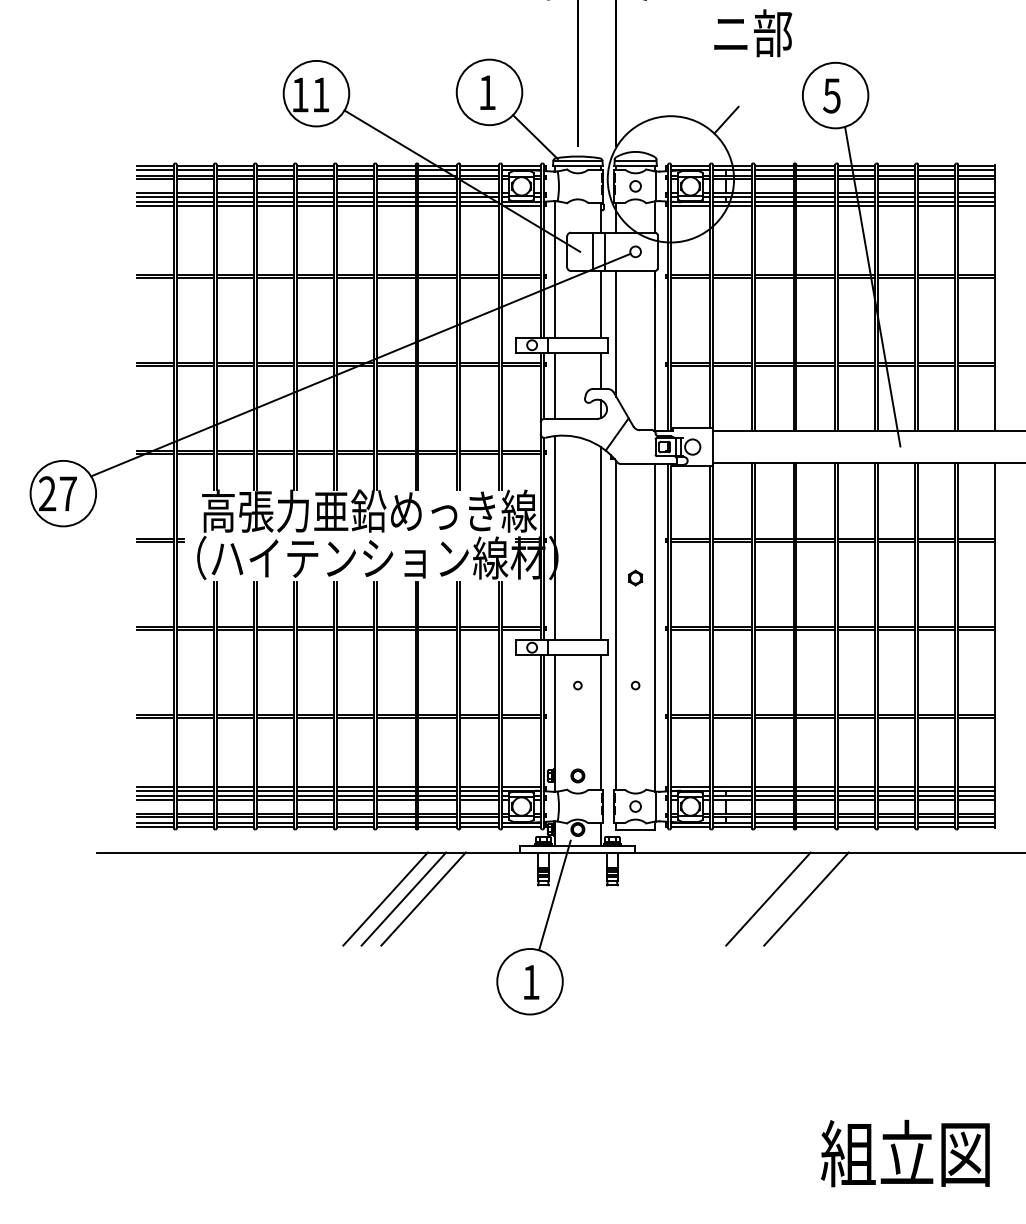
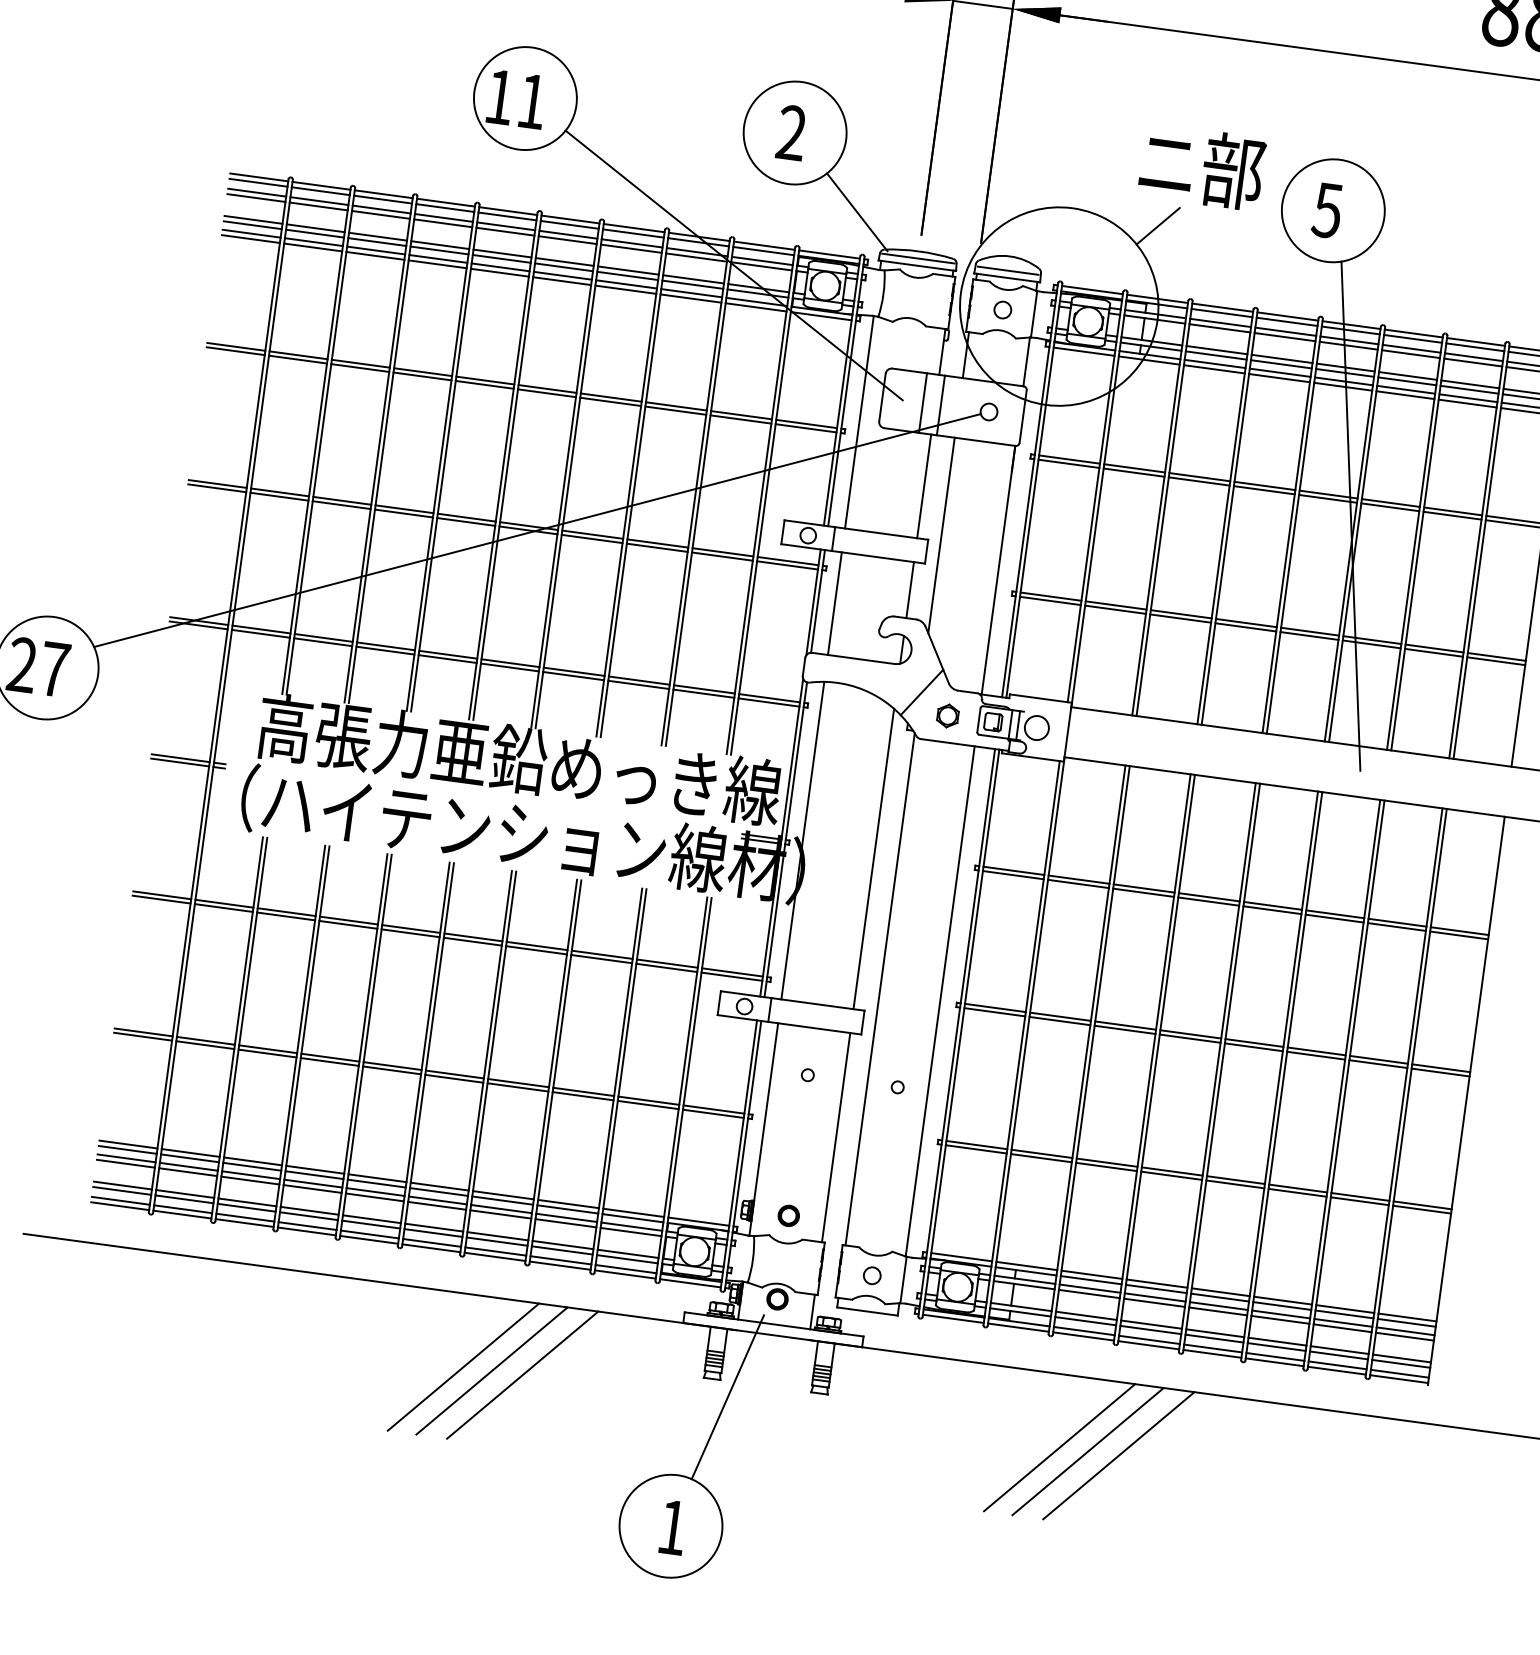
text: (753, 33) -> (1202, 167), moved
text: (486, 92) -> (790, 132), 1 -> 2
part: (635, 577) -> (947, 715), moved
line: (786, 898) -> (1087, 1450), added

